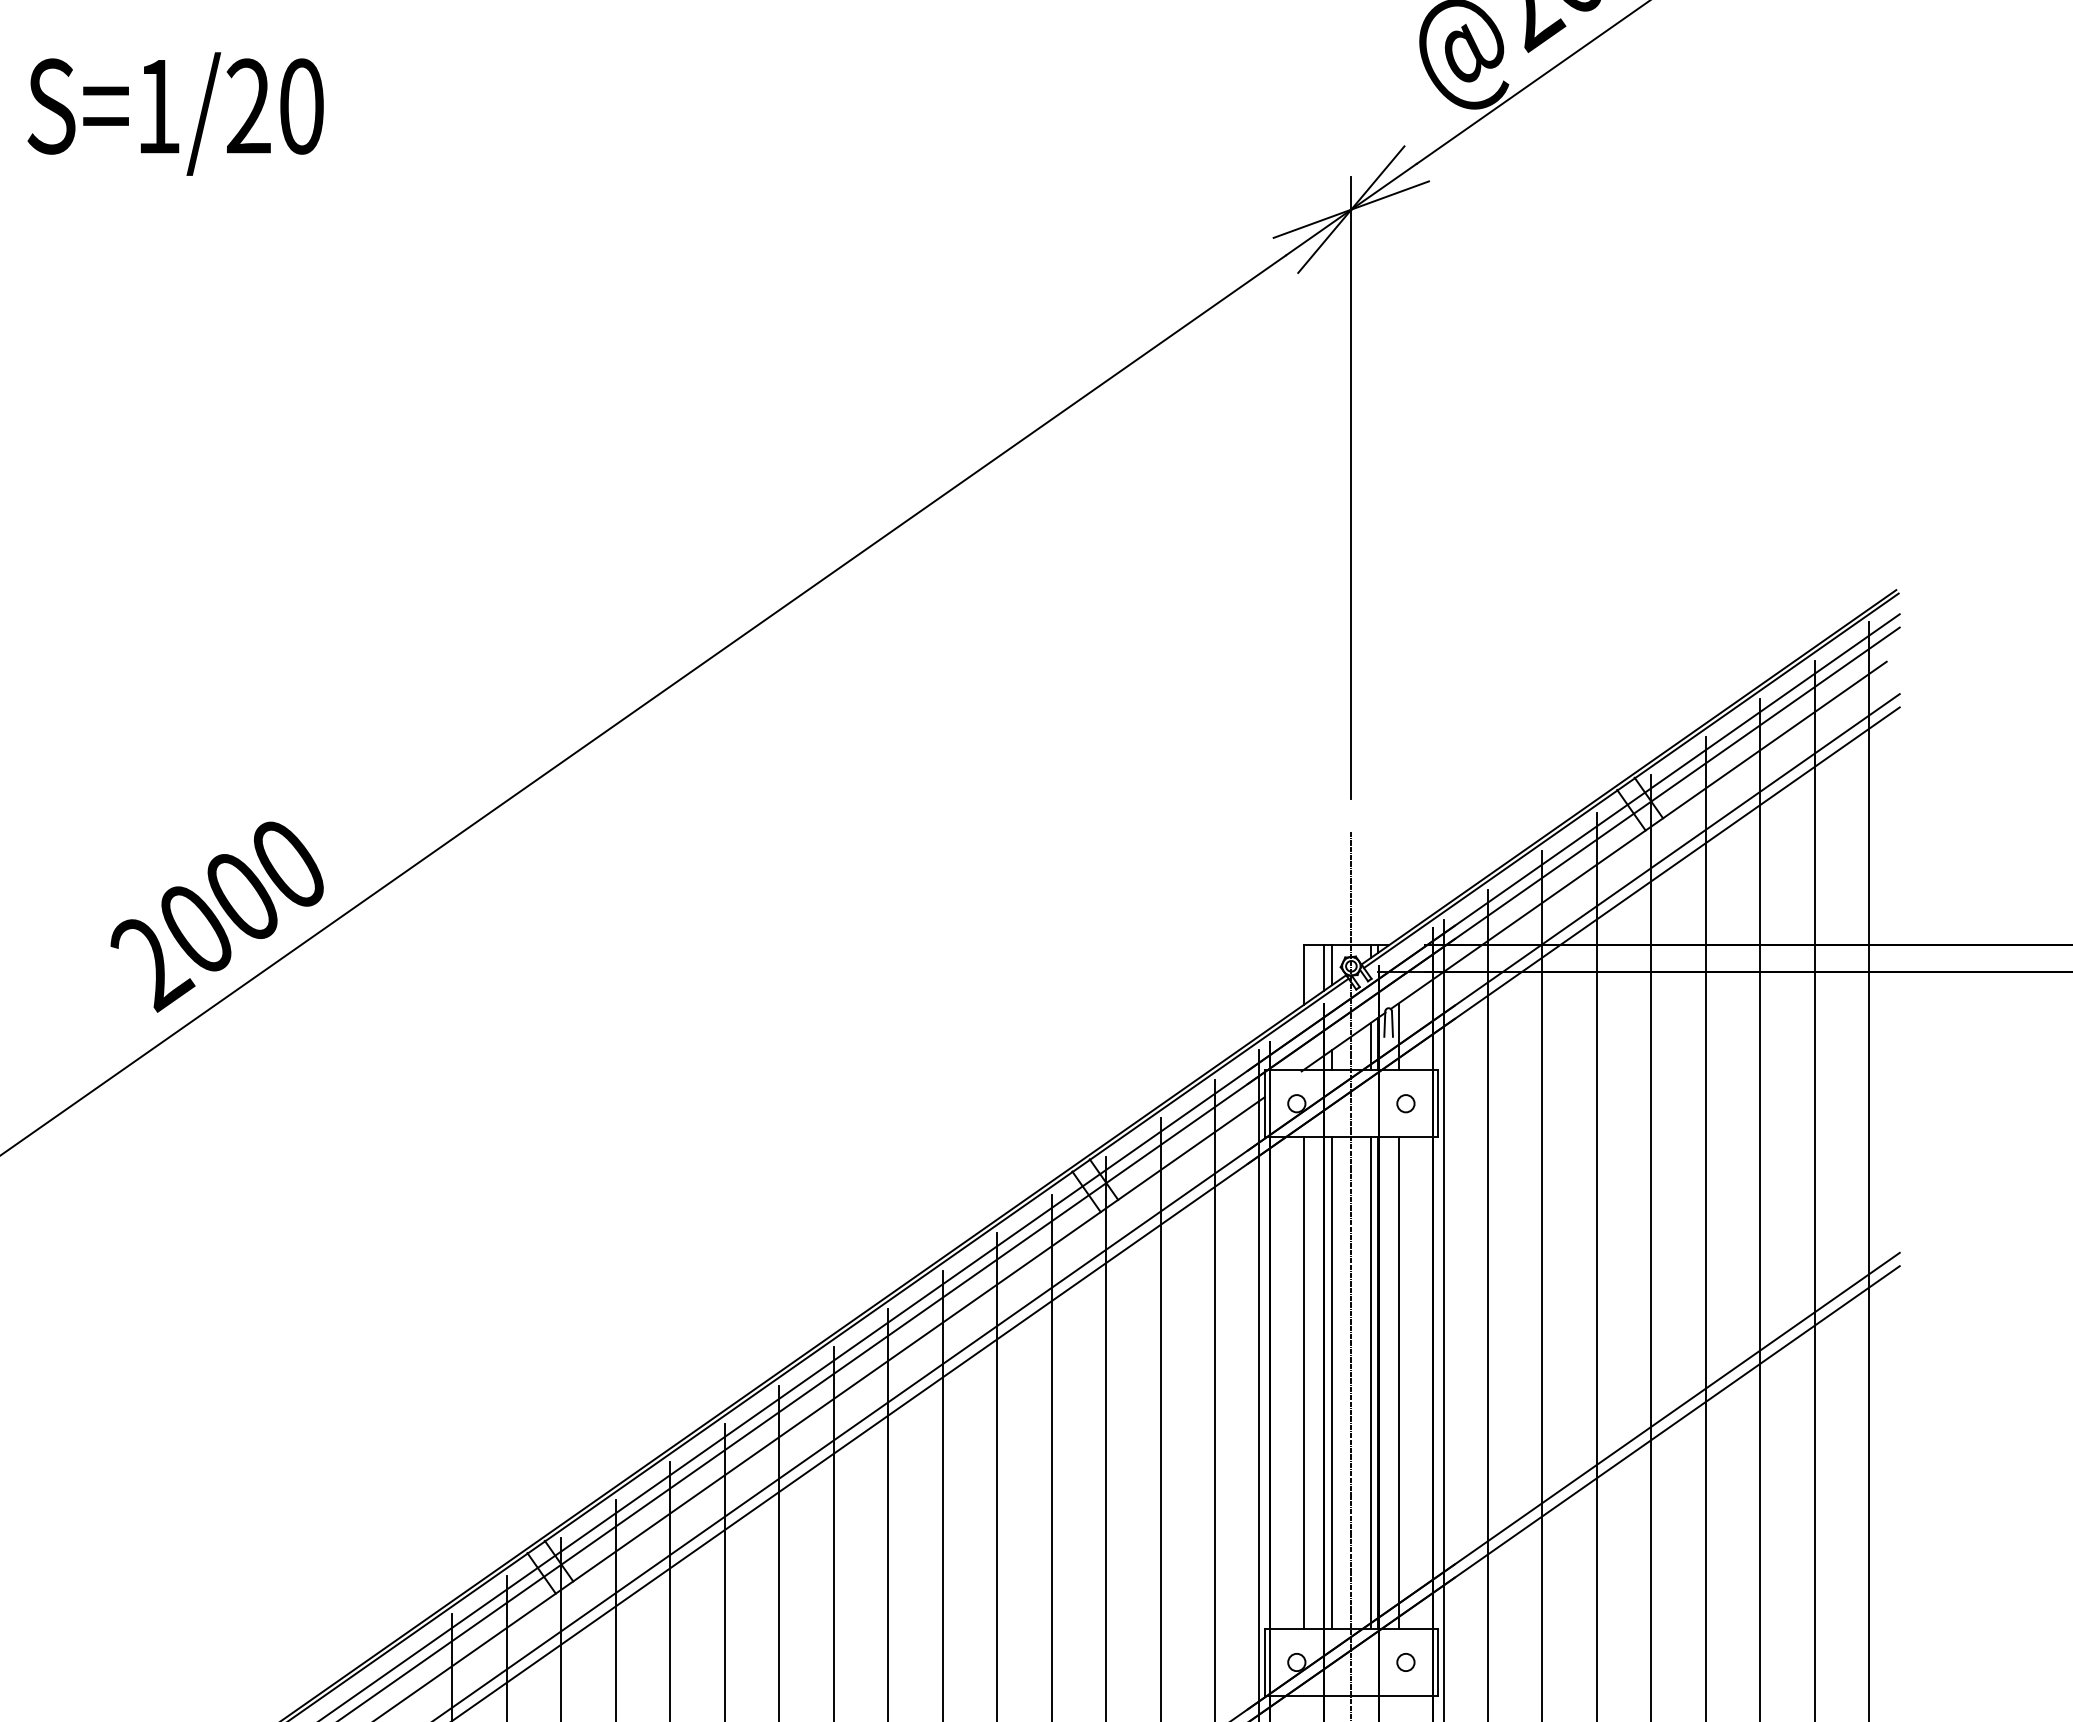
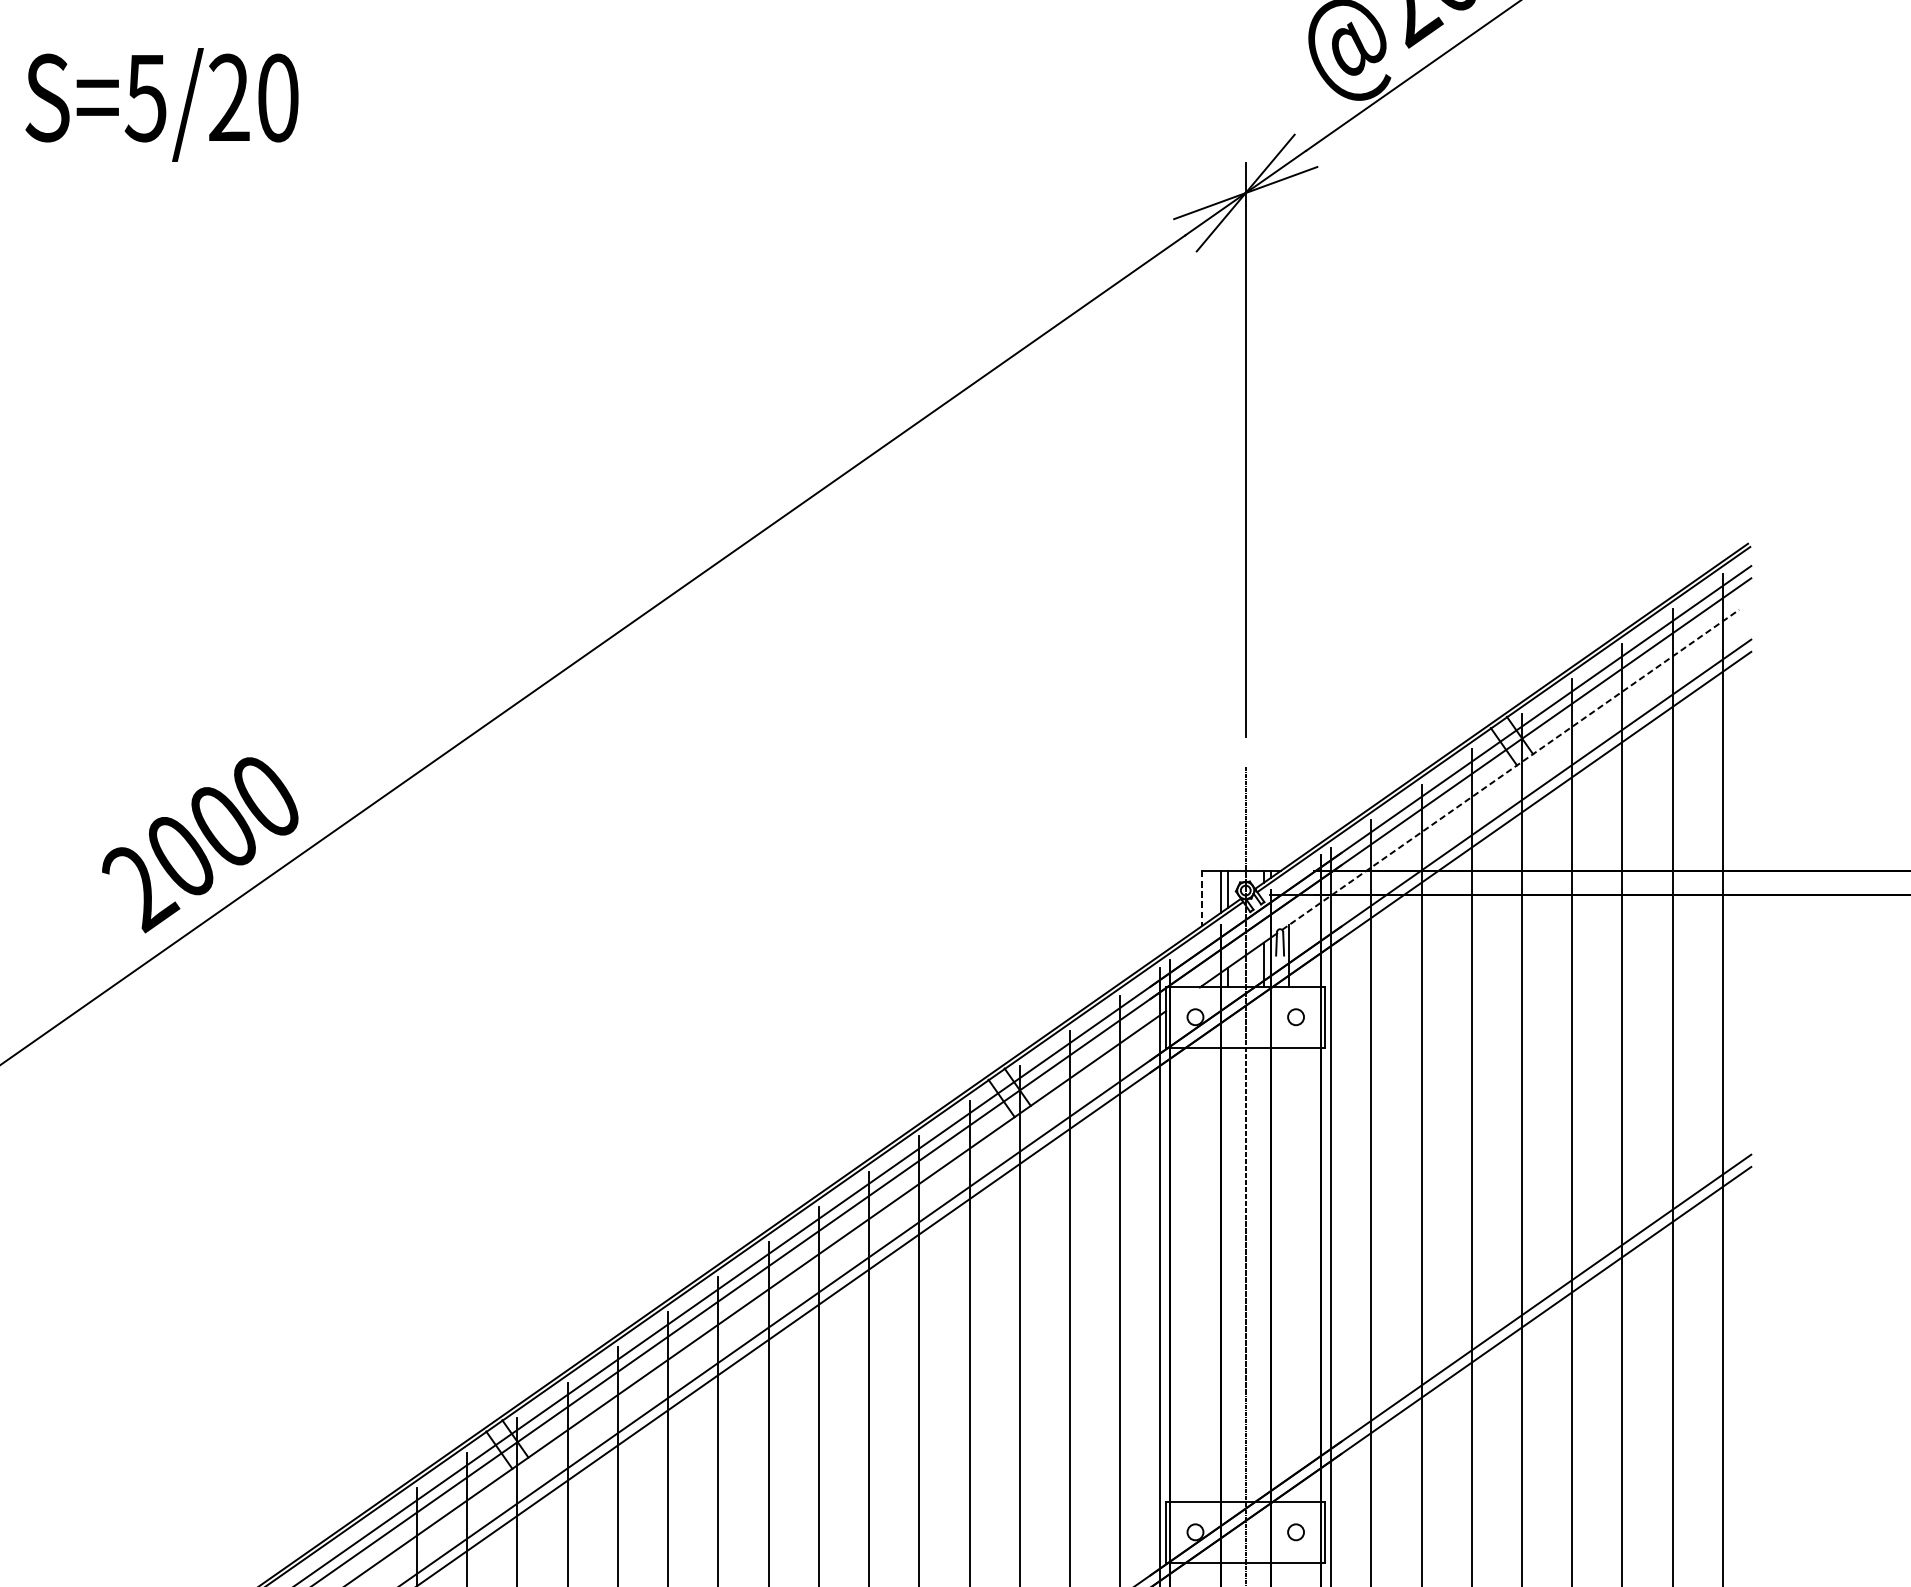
text: (157, 107) -> (145, 98), S=1/20 -> S=5/20
line: (1638, 835) -> (1510, 769), solid -> dashed
line: (1304, 974) -> (1202, 898), solid -> dashed
line: (1304, 1382) -> (1202, 1274), removed
line: (1331, 1382) -> (1227, 1274), removed
line: (1370, 1382) -> (1263, 1274), removed
line: (1398, 1382) -> (1289, 1274), removed

